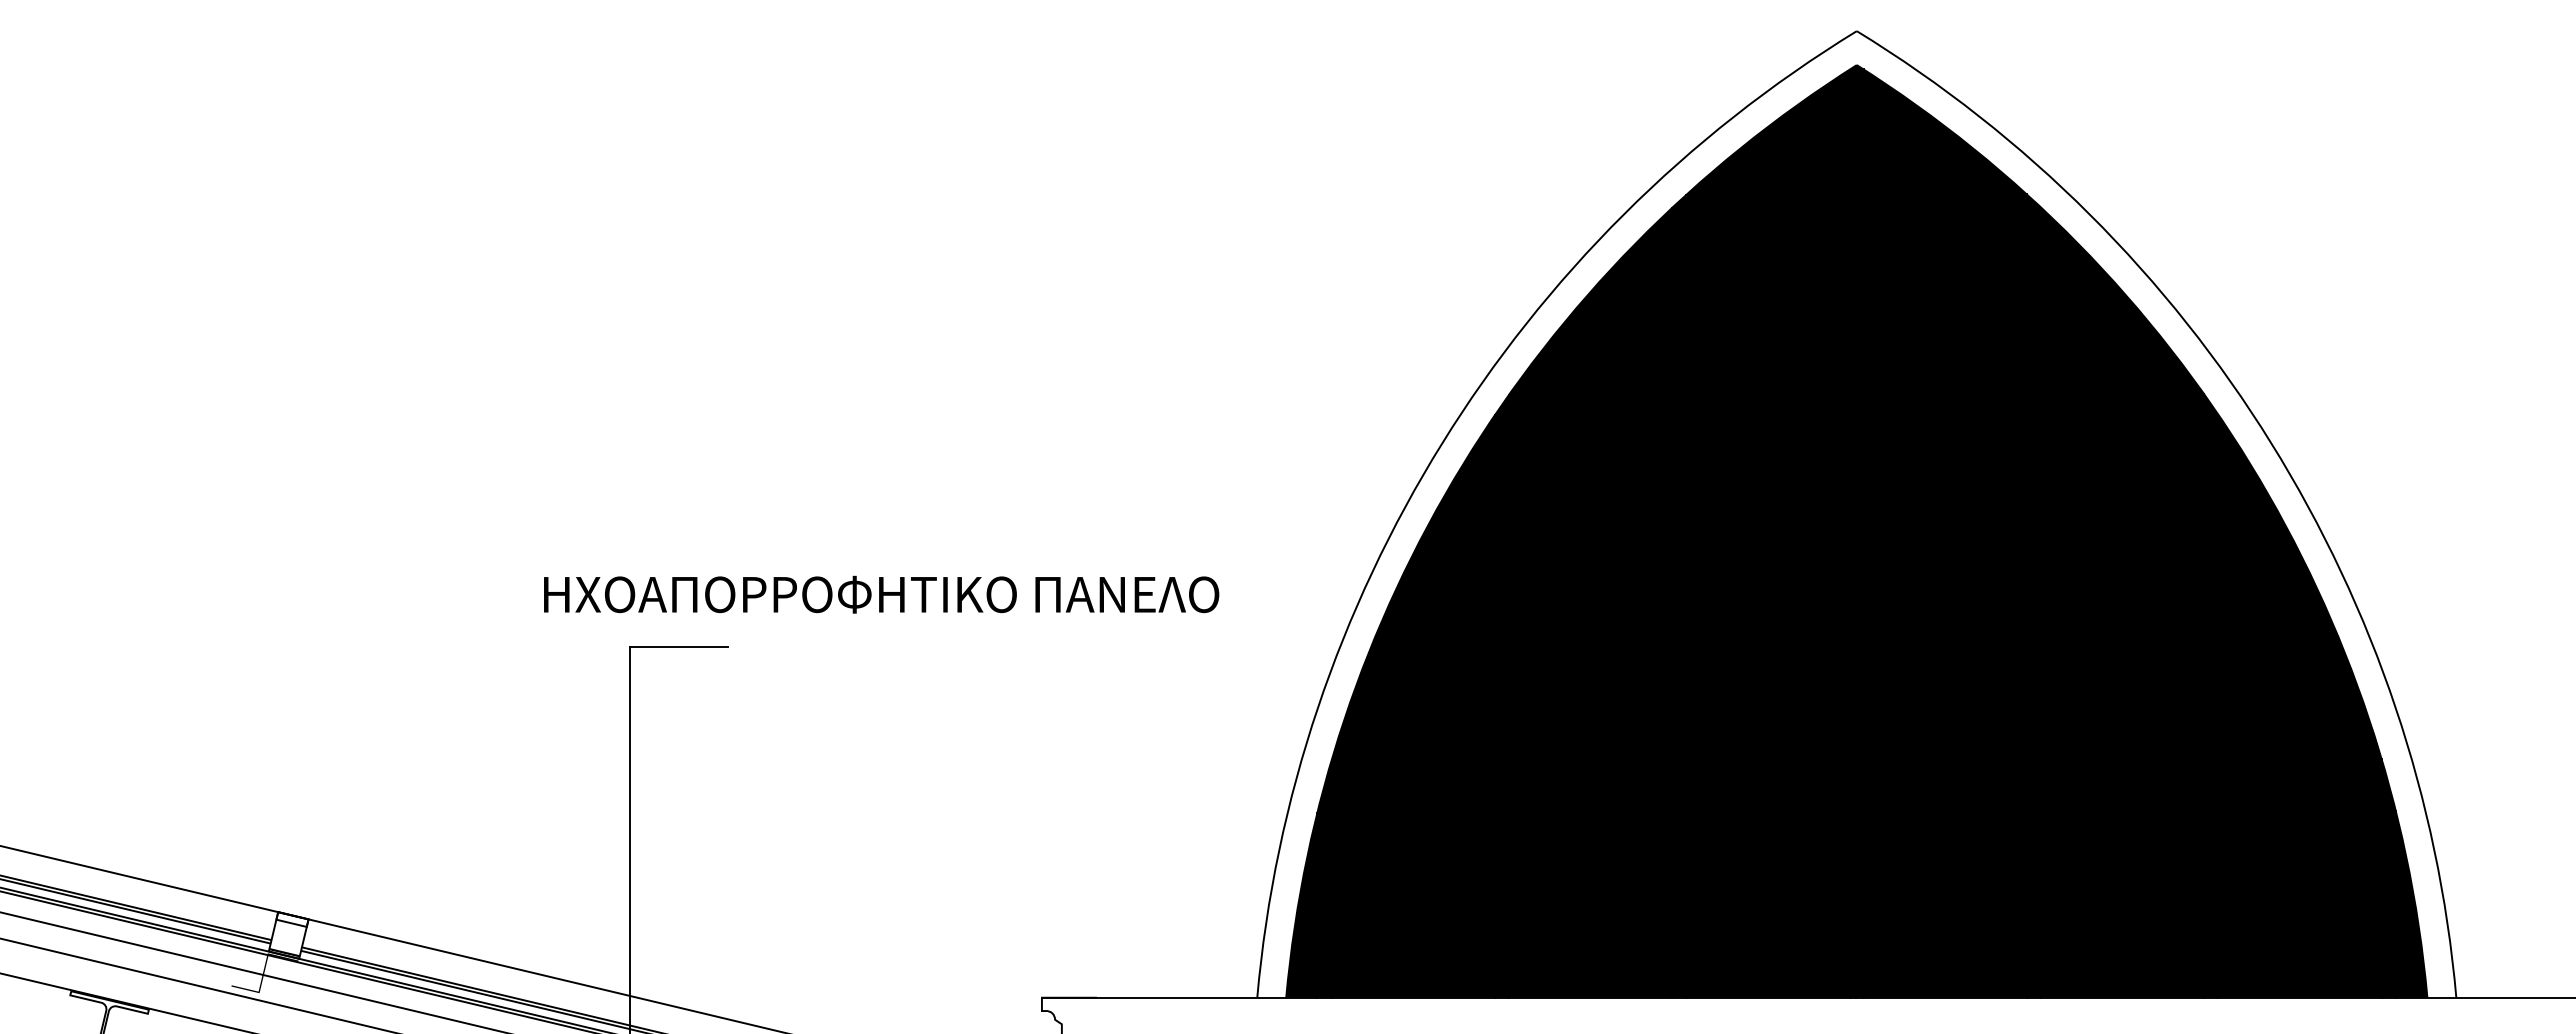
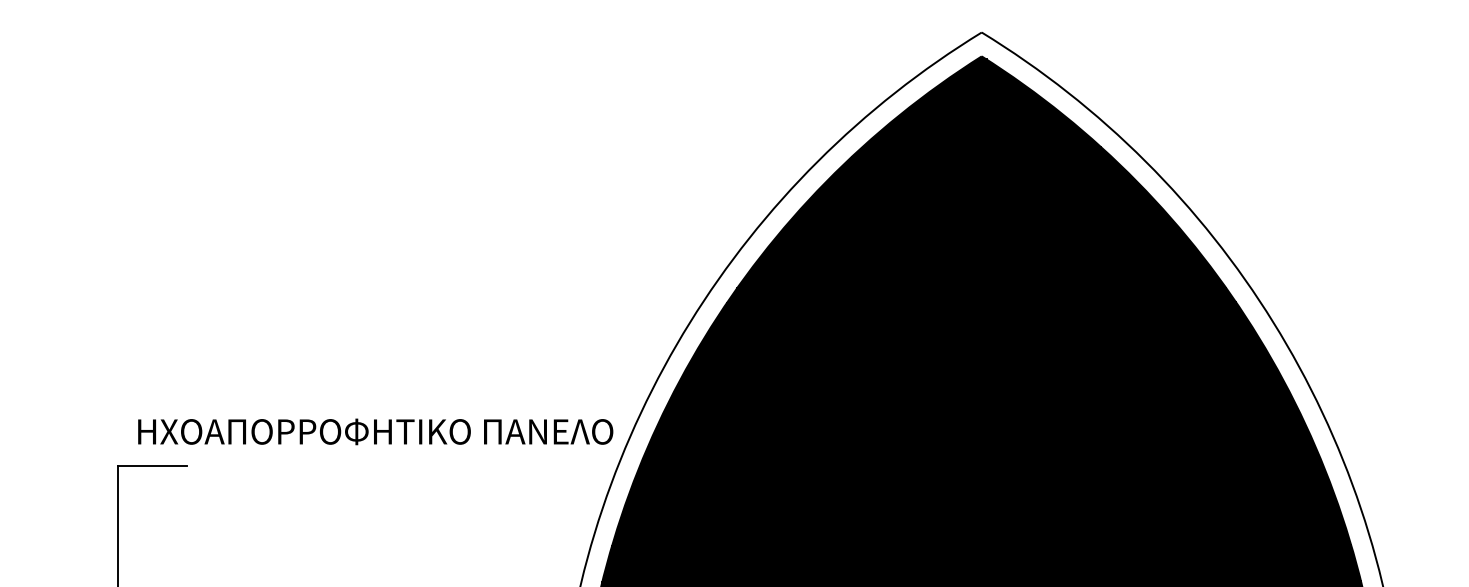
text: (881, 594) -> (375, 431), moved

